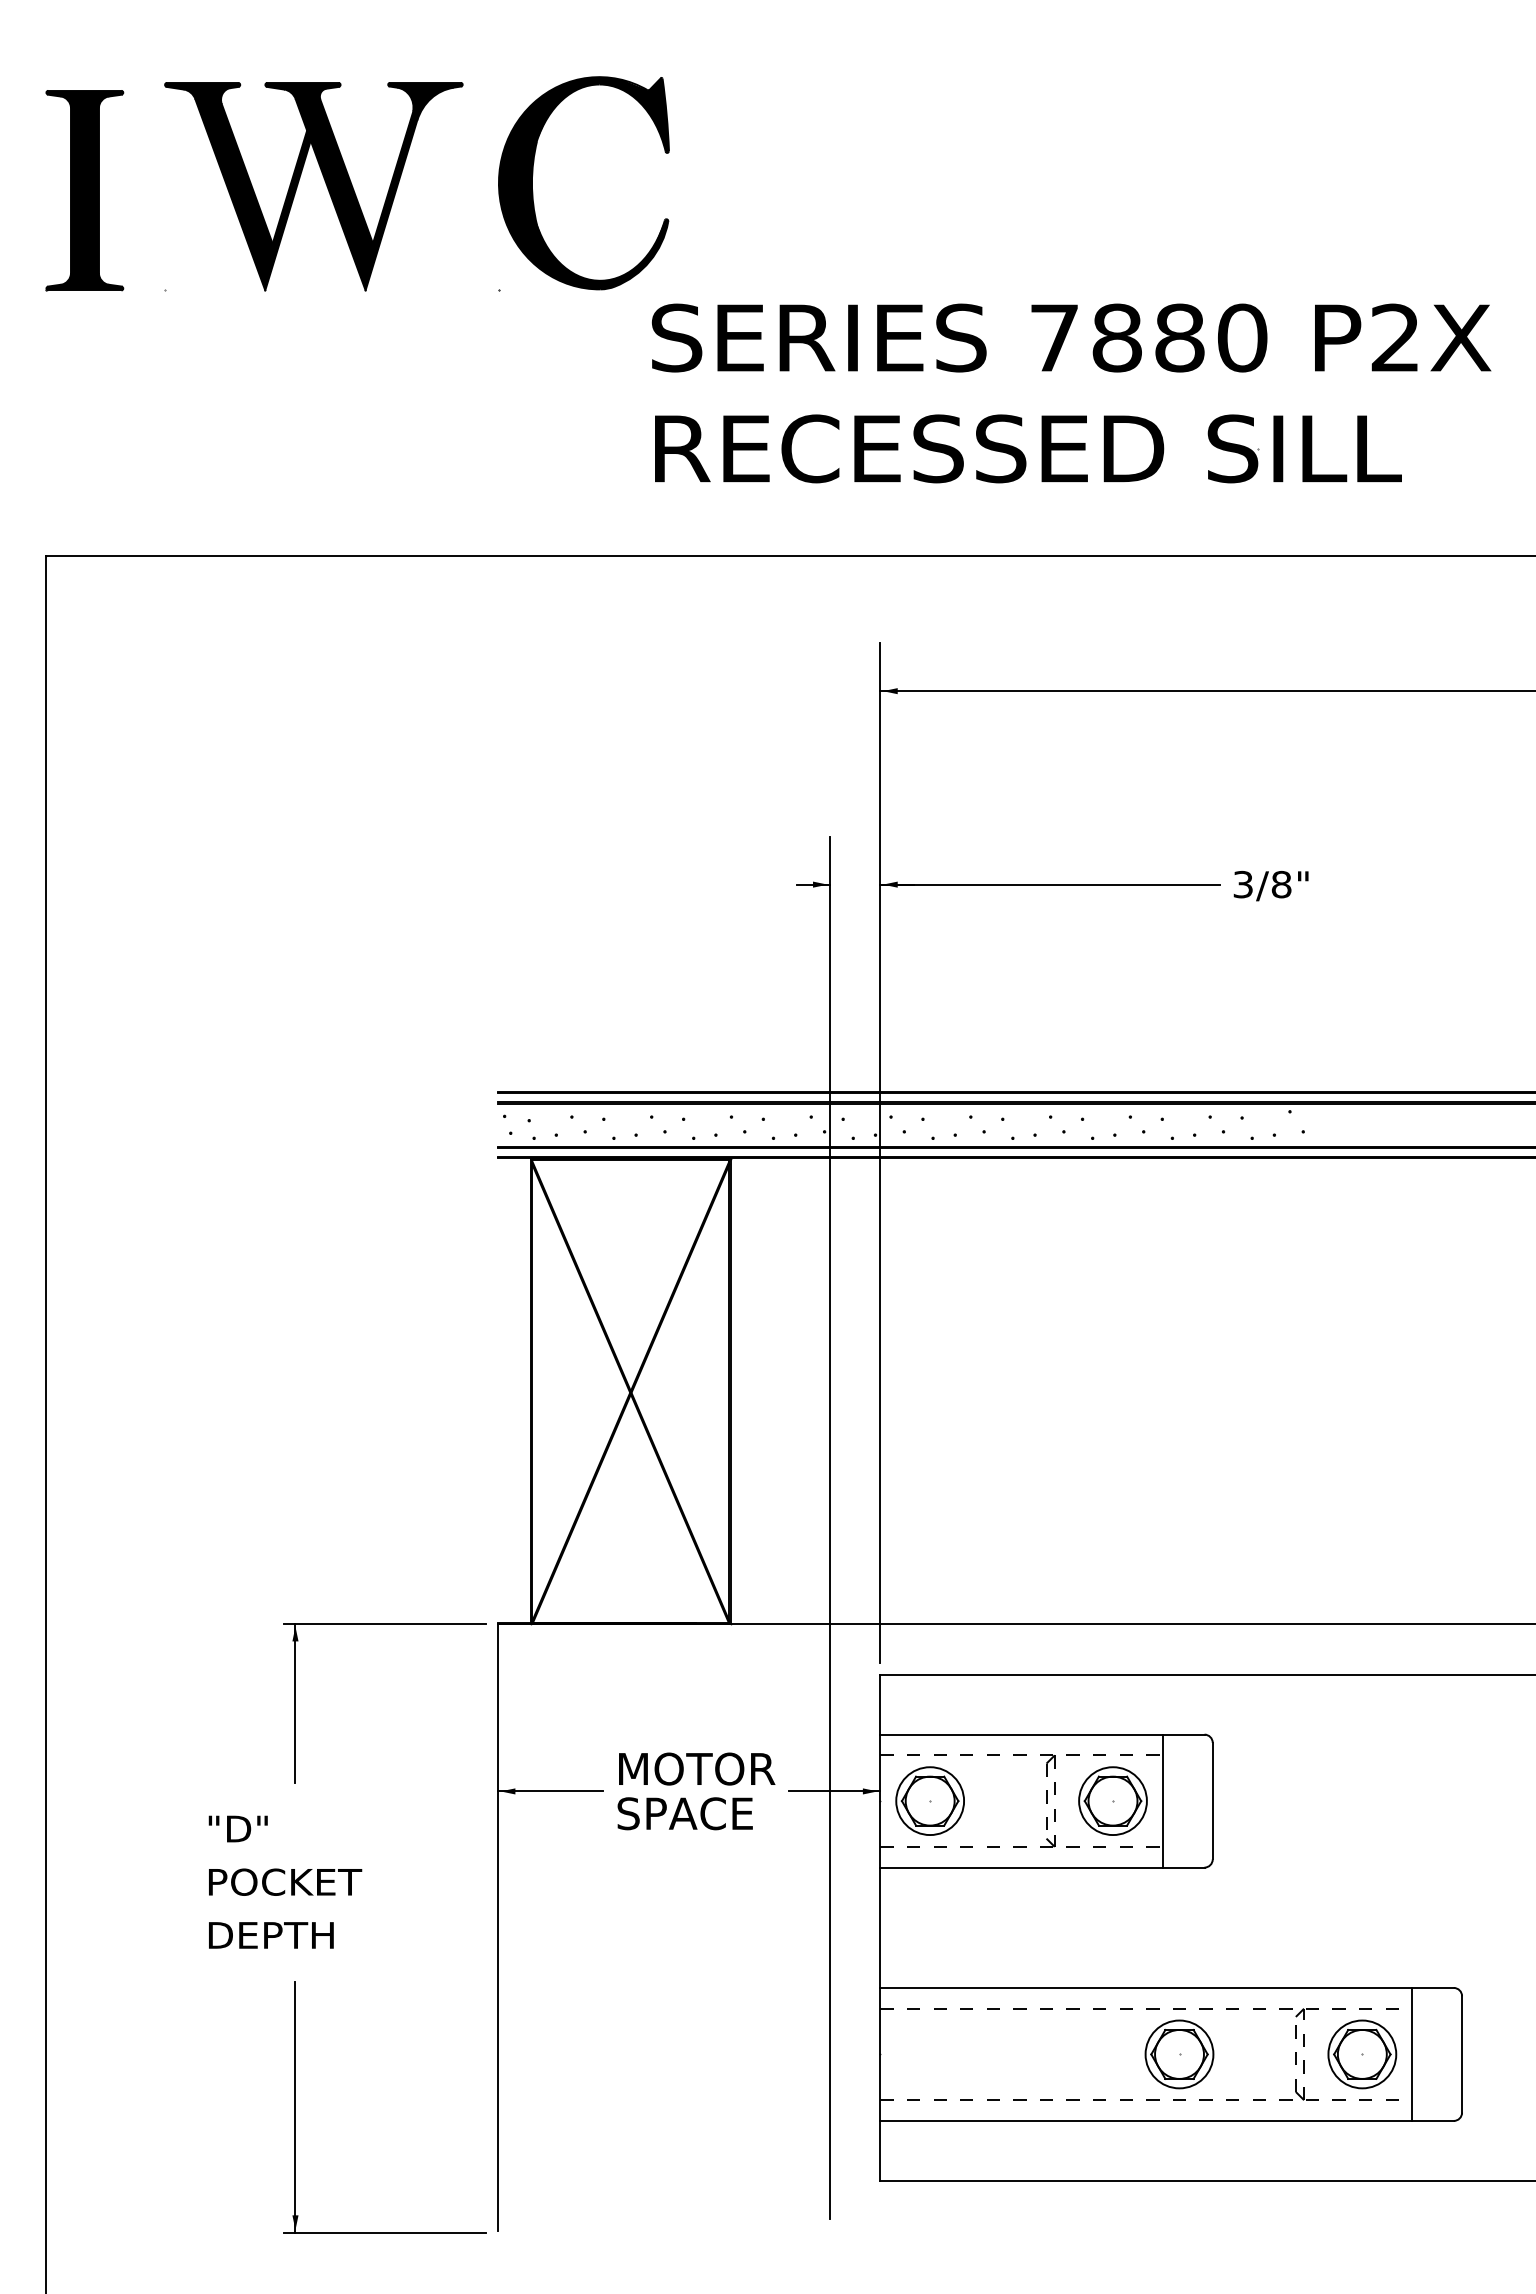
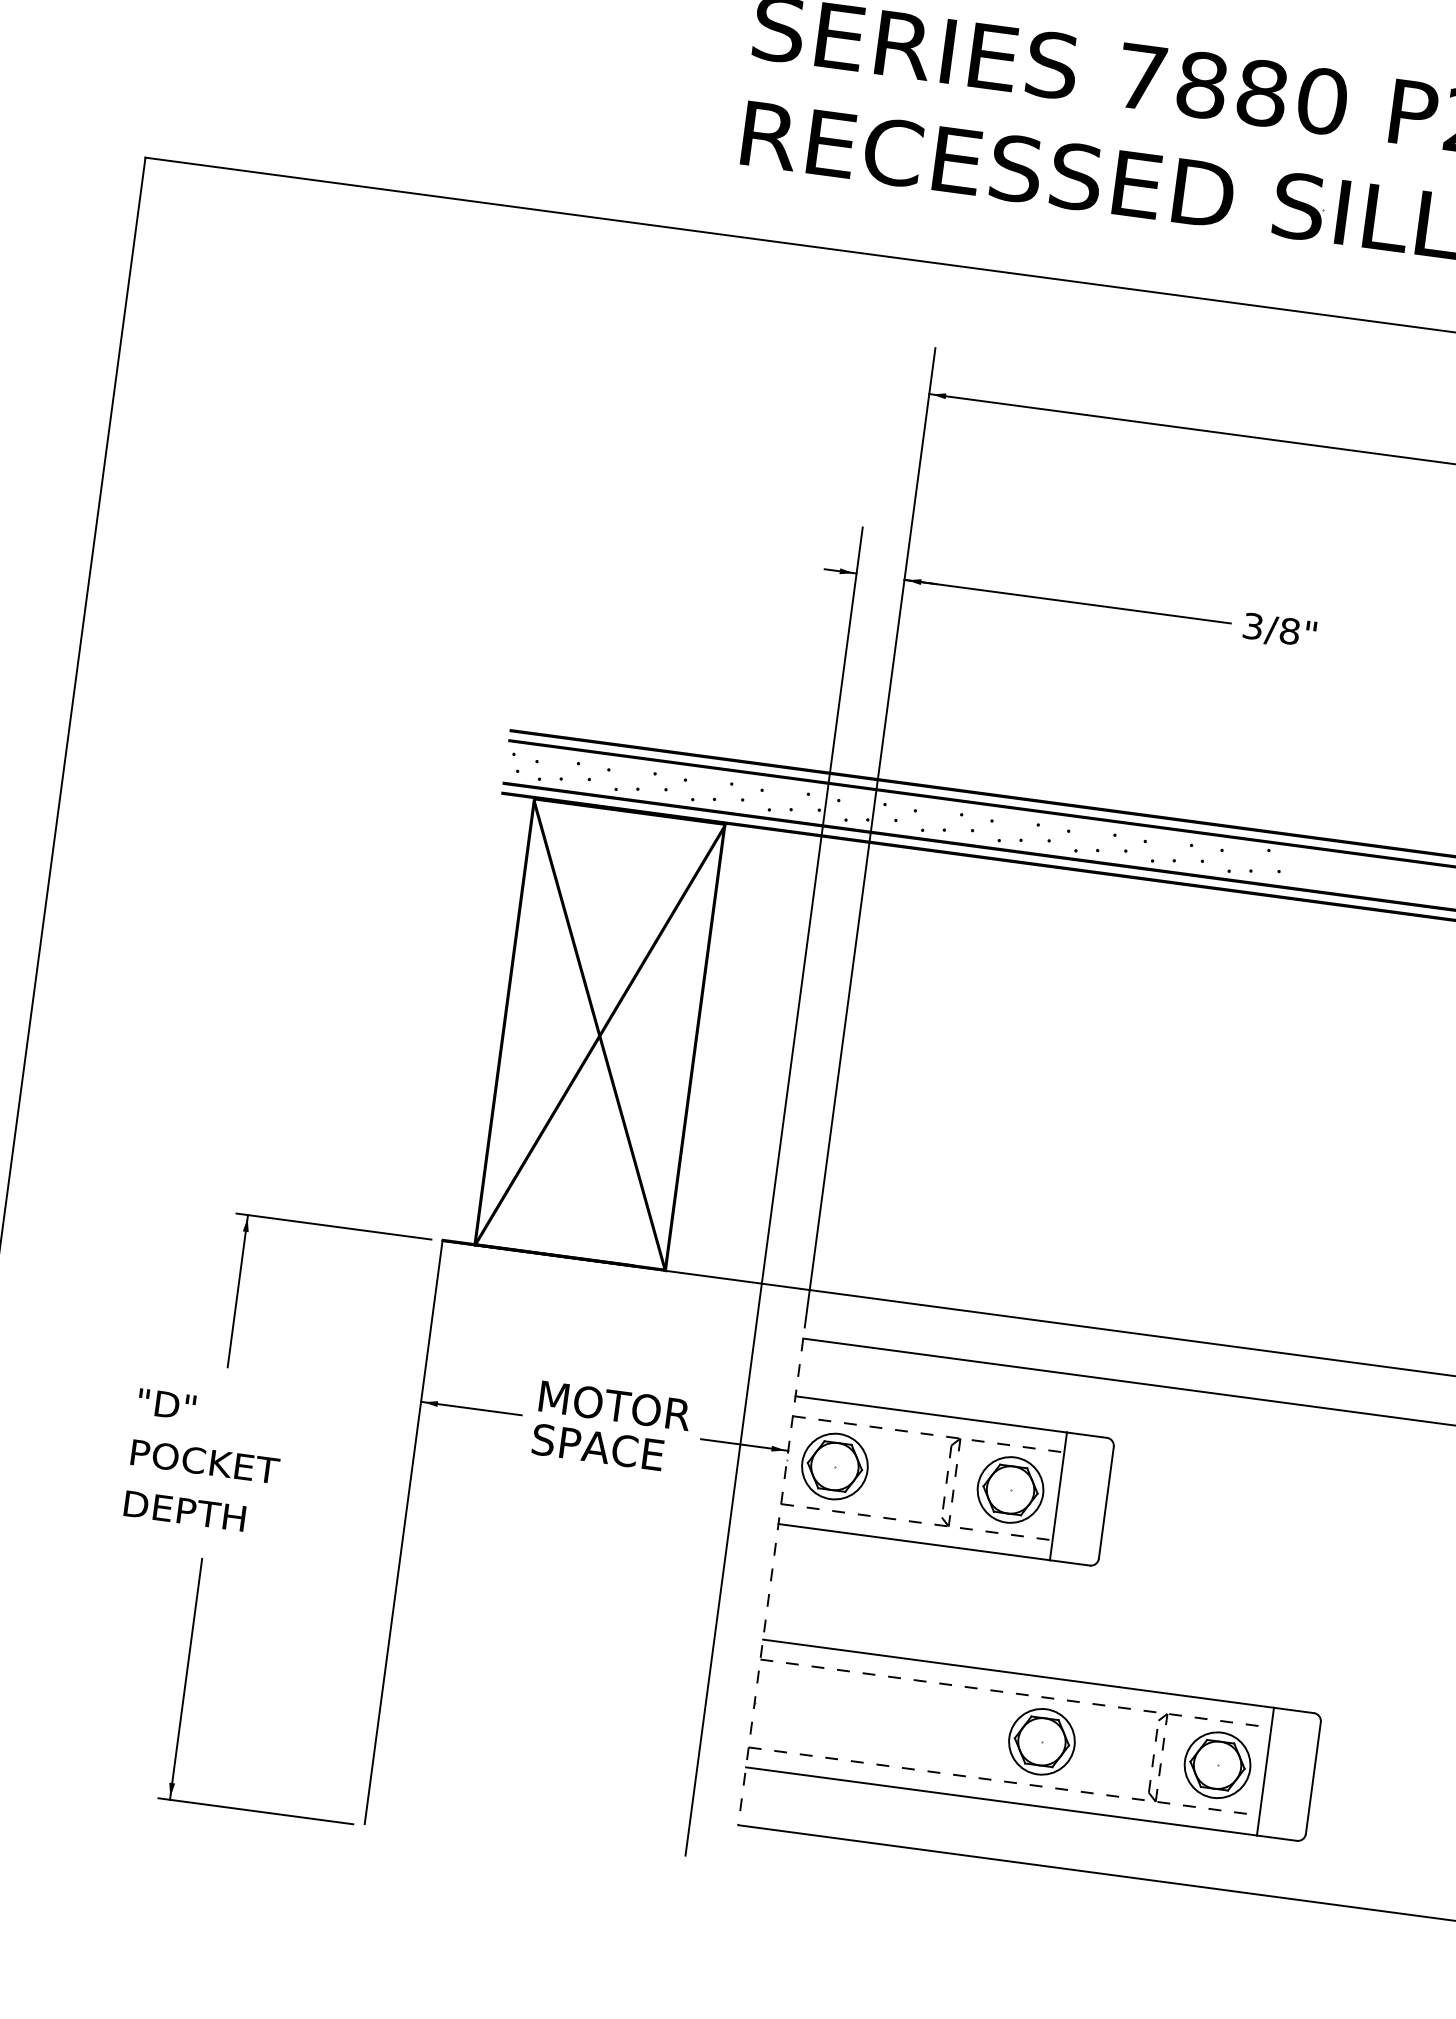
line: (880, 1928) -> (770, 1582), solid -> dashed

